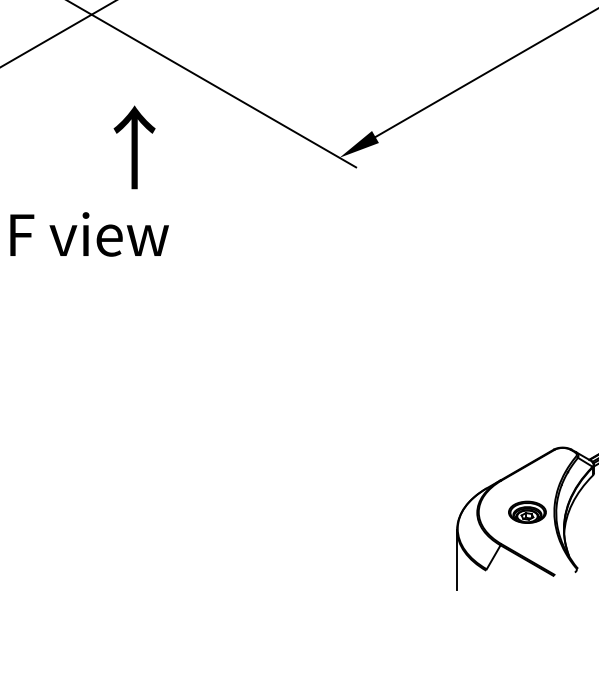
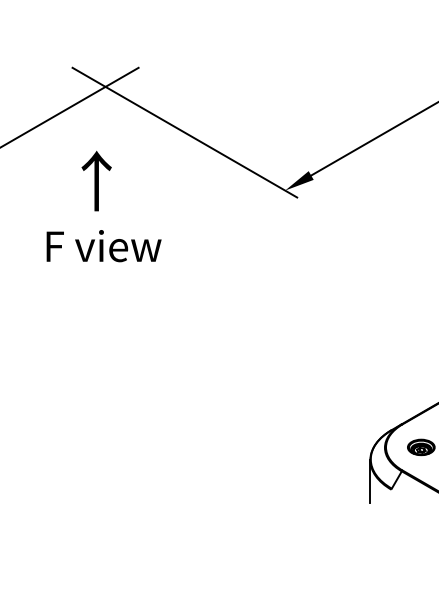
text: (134, 146) -> (96, 180), moved

